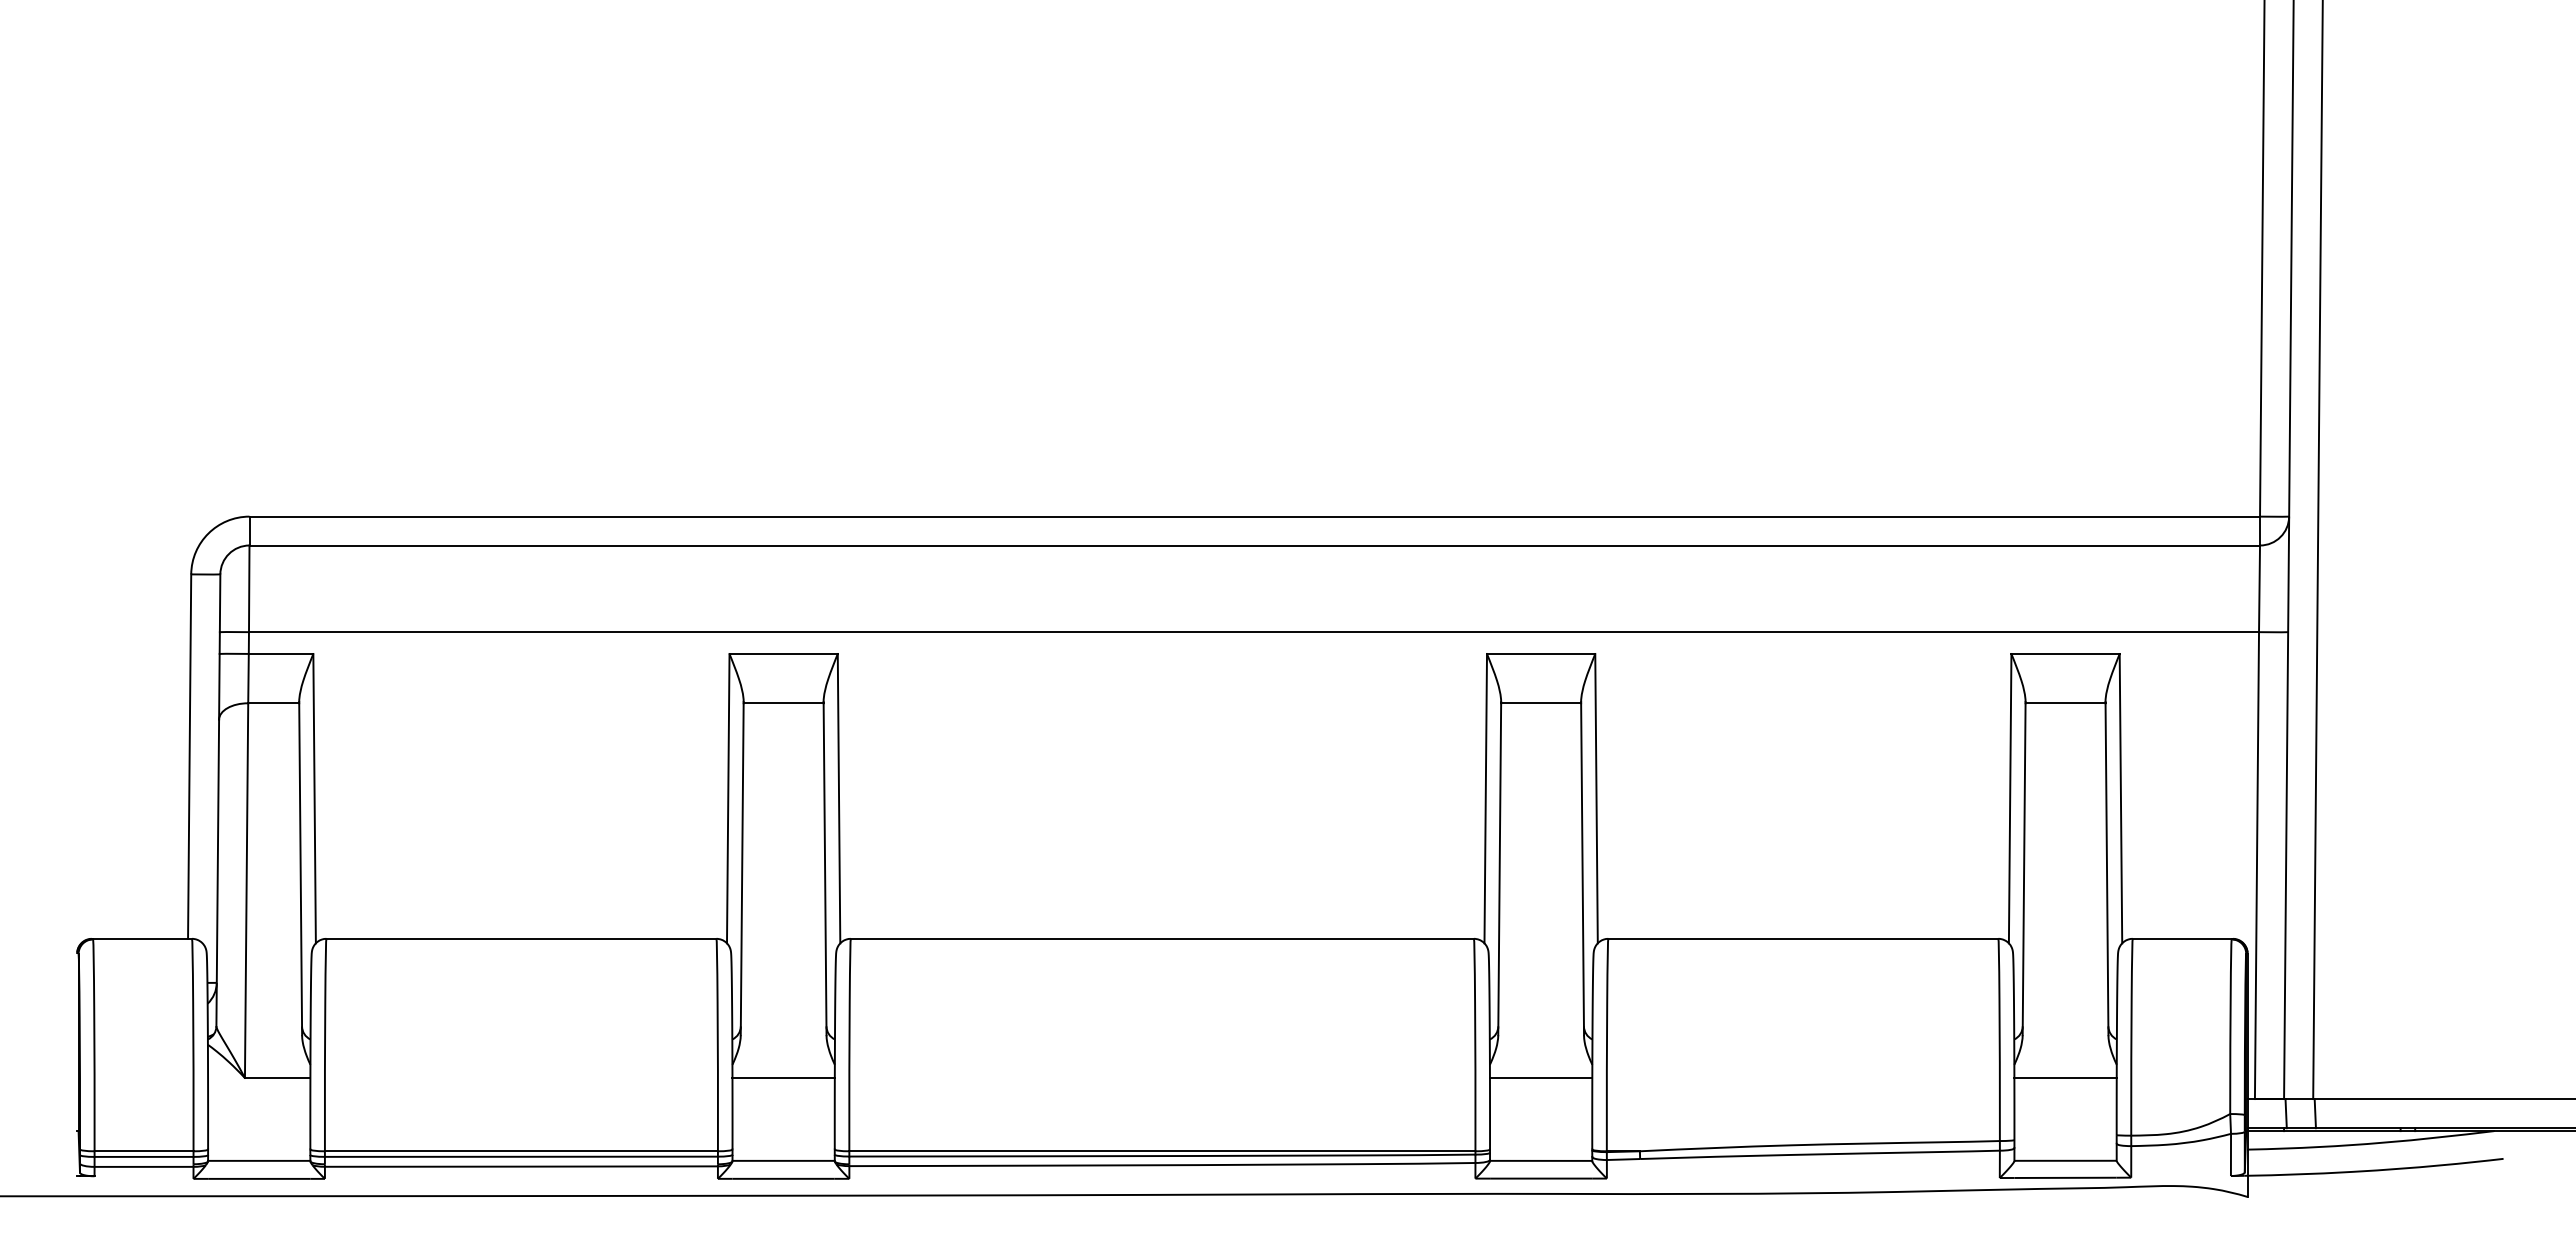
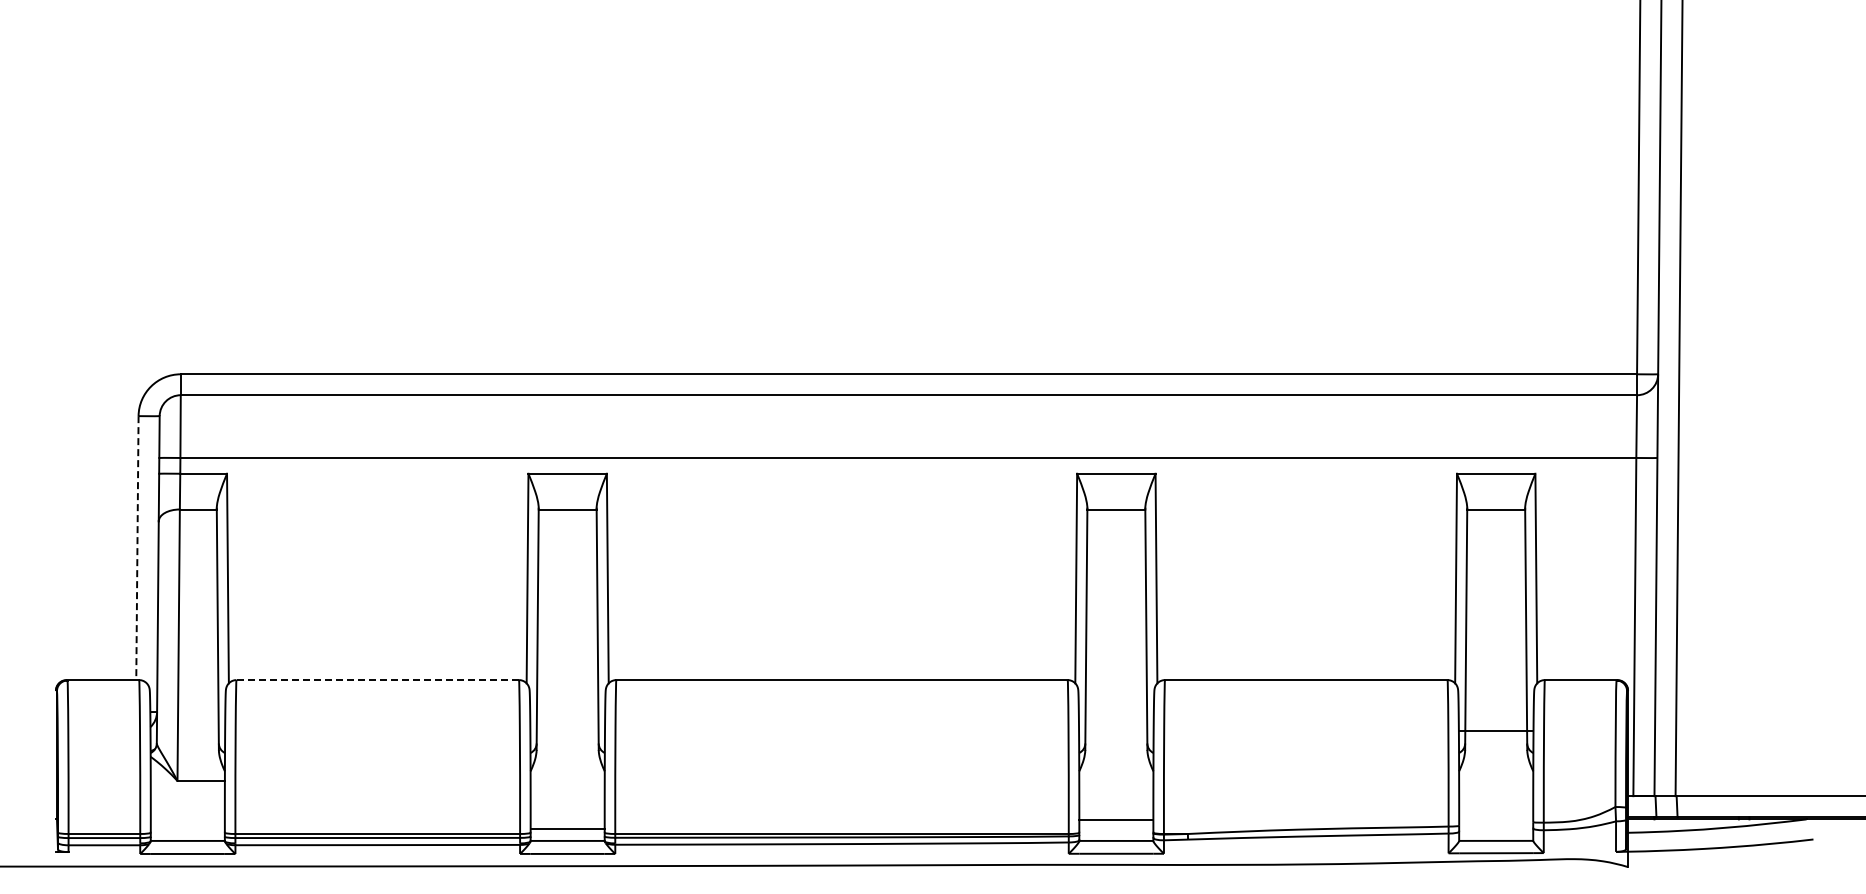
line: (189, 757) -> (137, 548), solid -> dashed
line: (521, 939) -> (377, 680), solid -> dashed
line: (783, 1077) -> (567, 828), moved
line: (1541, 1077) -> (1116, 819), moved
line: (2065, 1077) -> (1496, 730), moved

